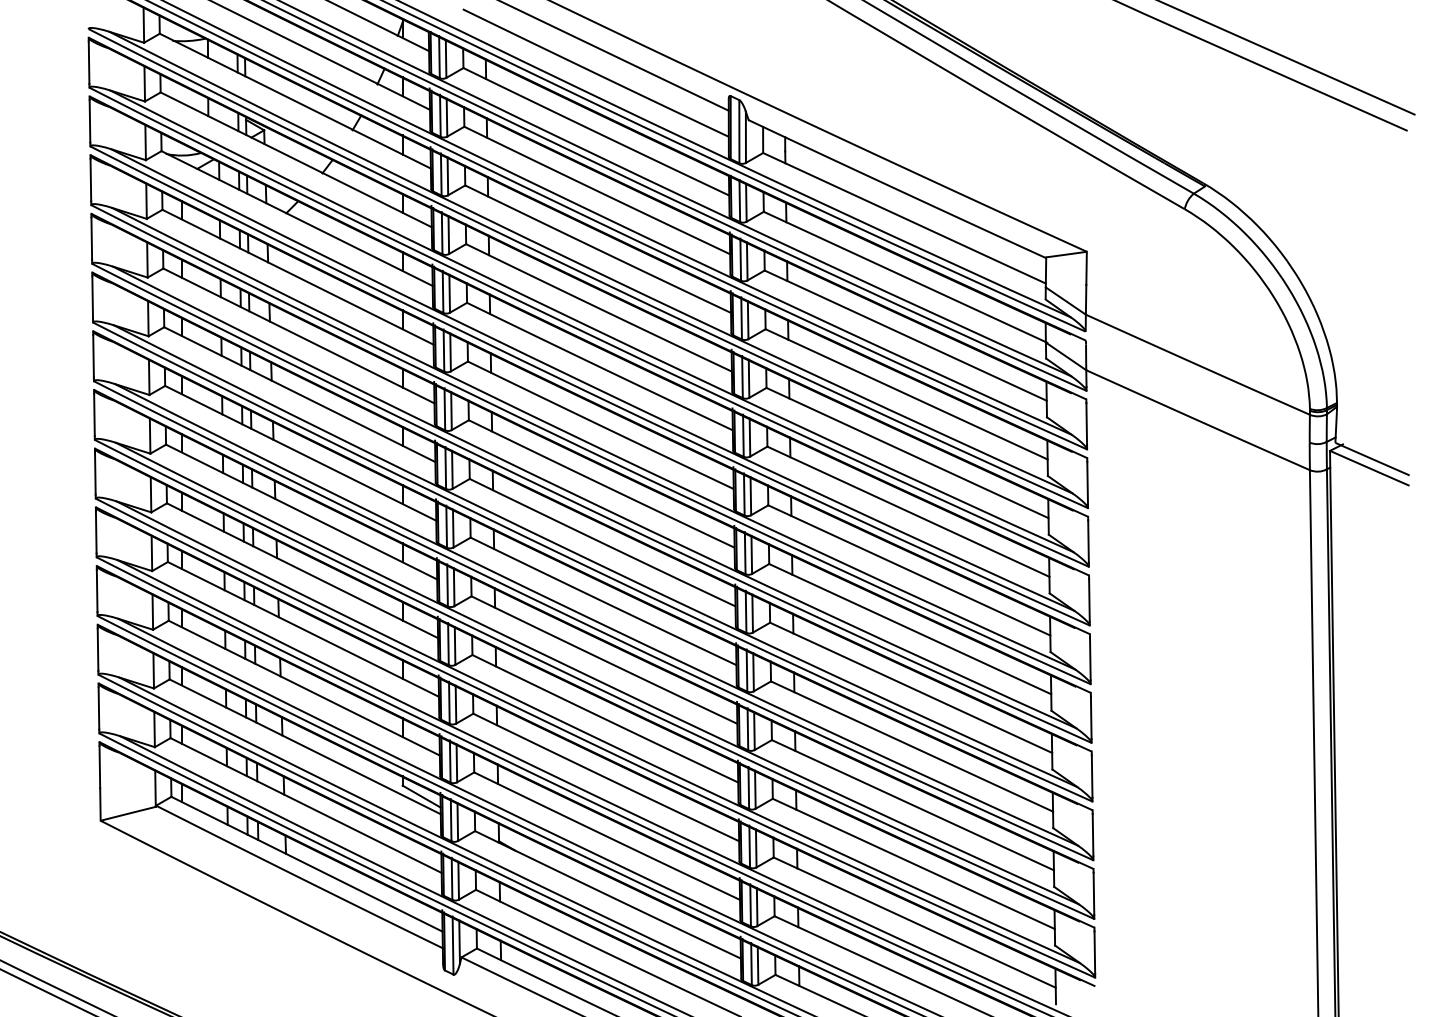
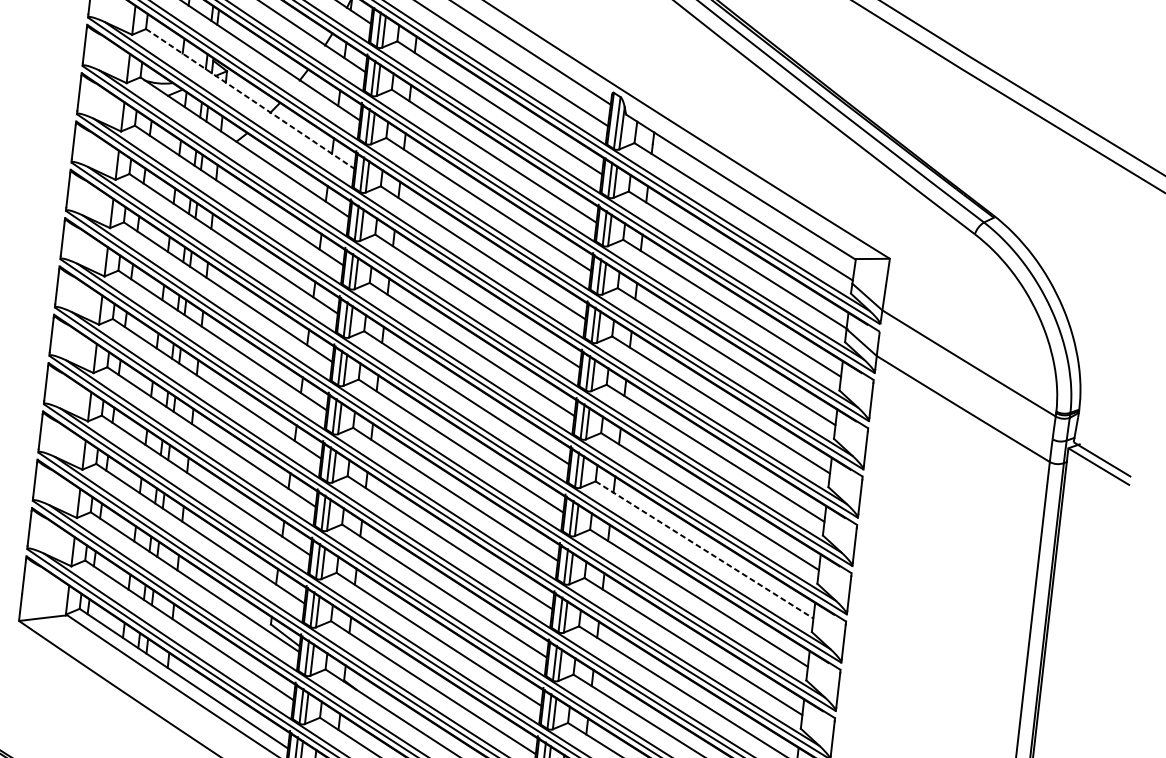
line: (296, 160) -> (250, 99), solid -> dashed
line: (910, 629) -> (704, 550), solid -> dashed

